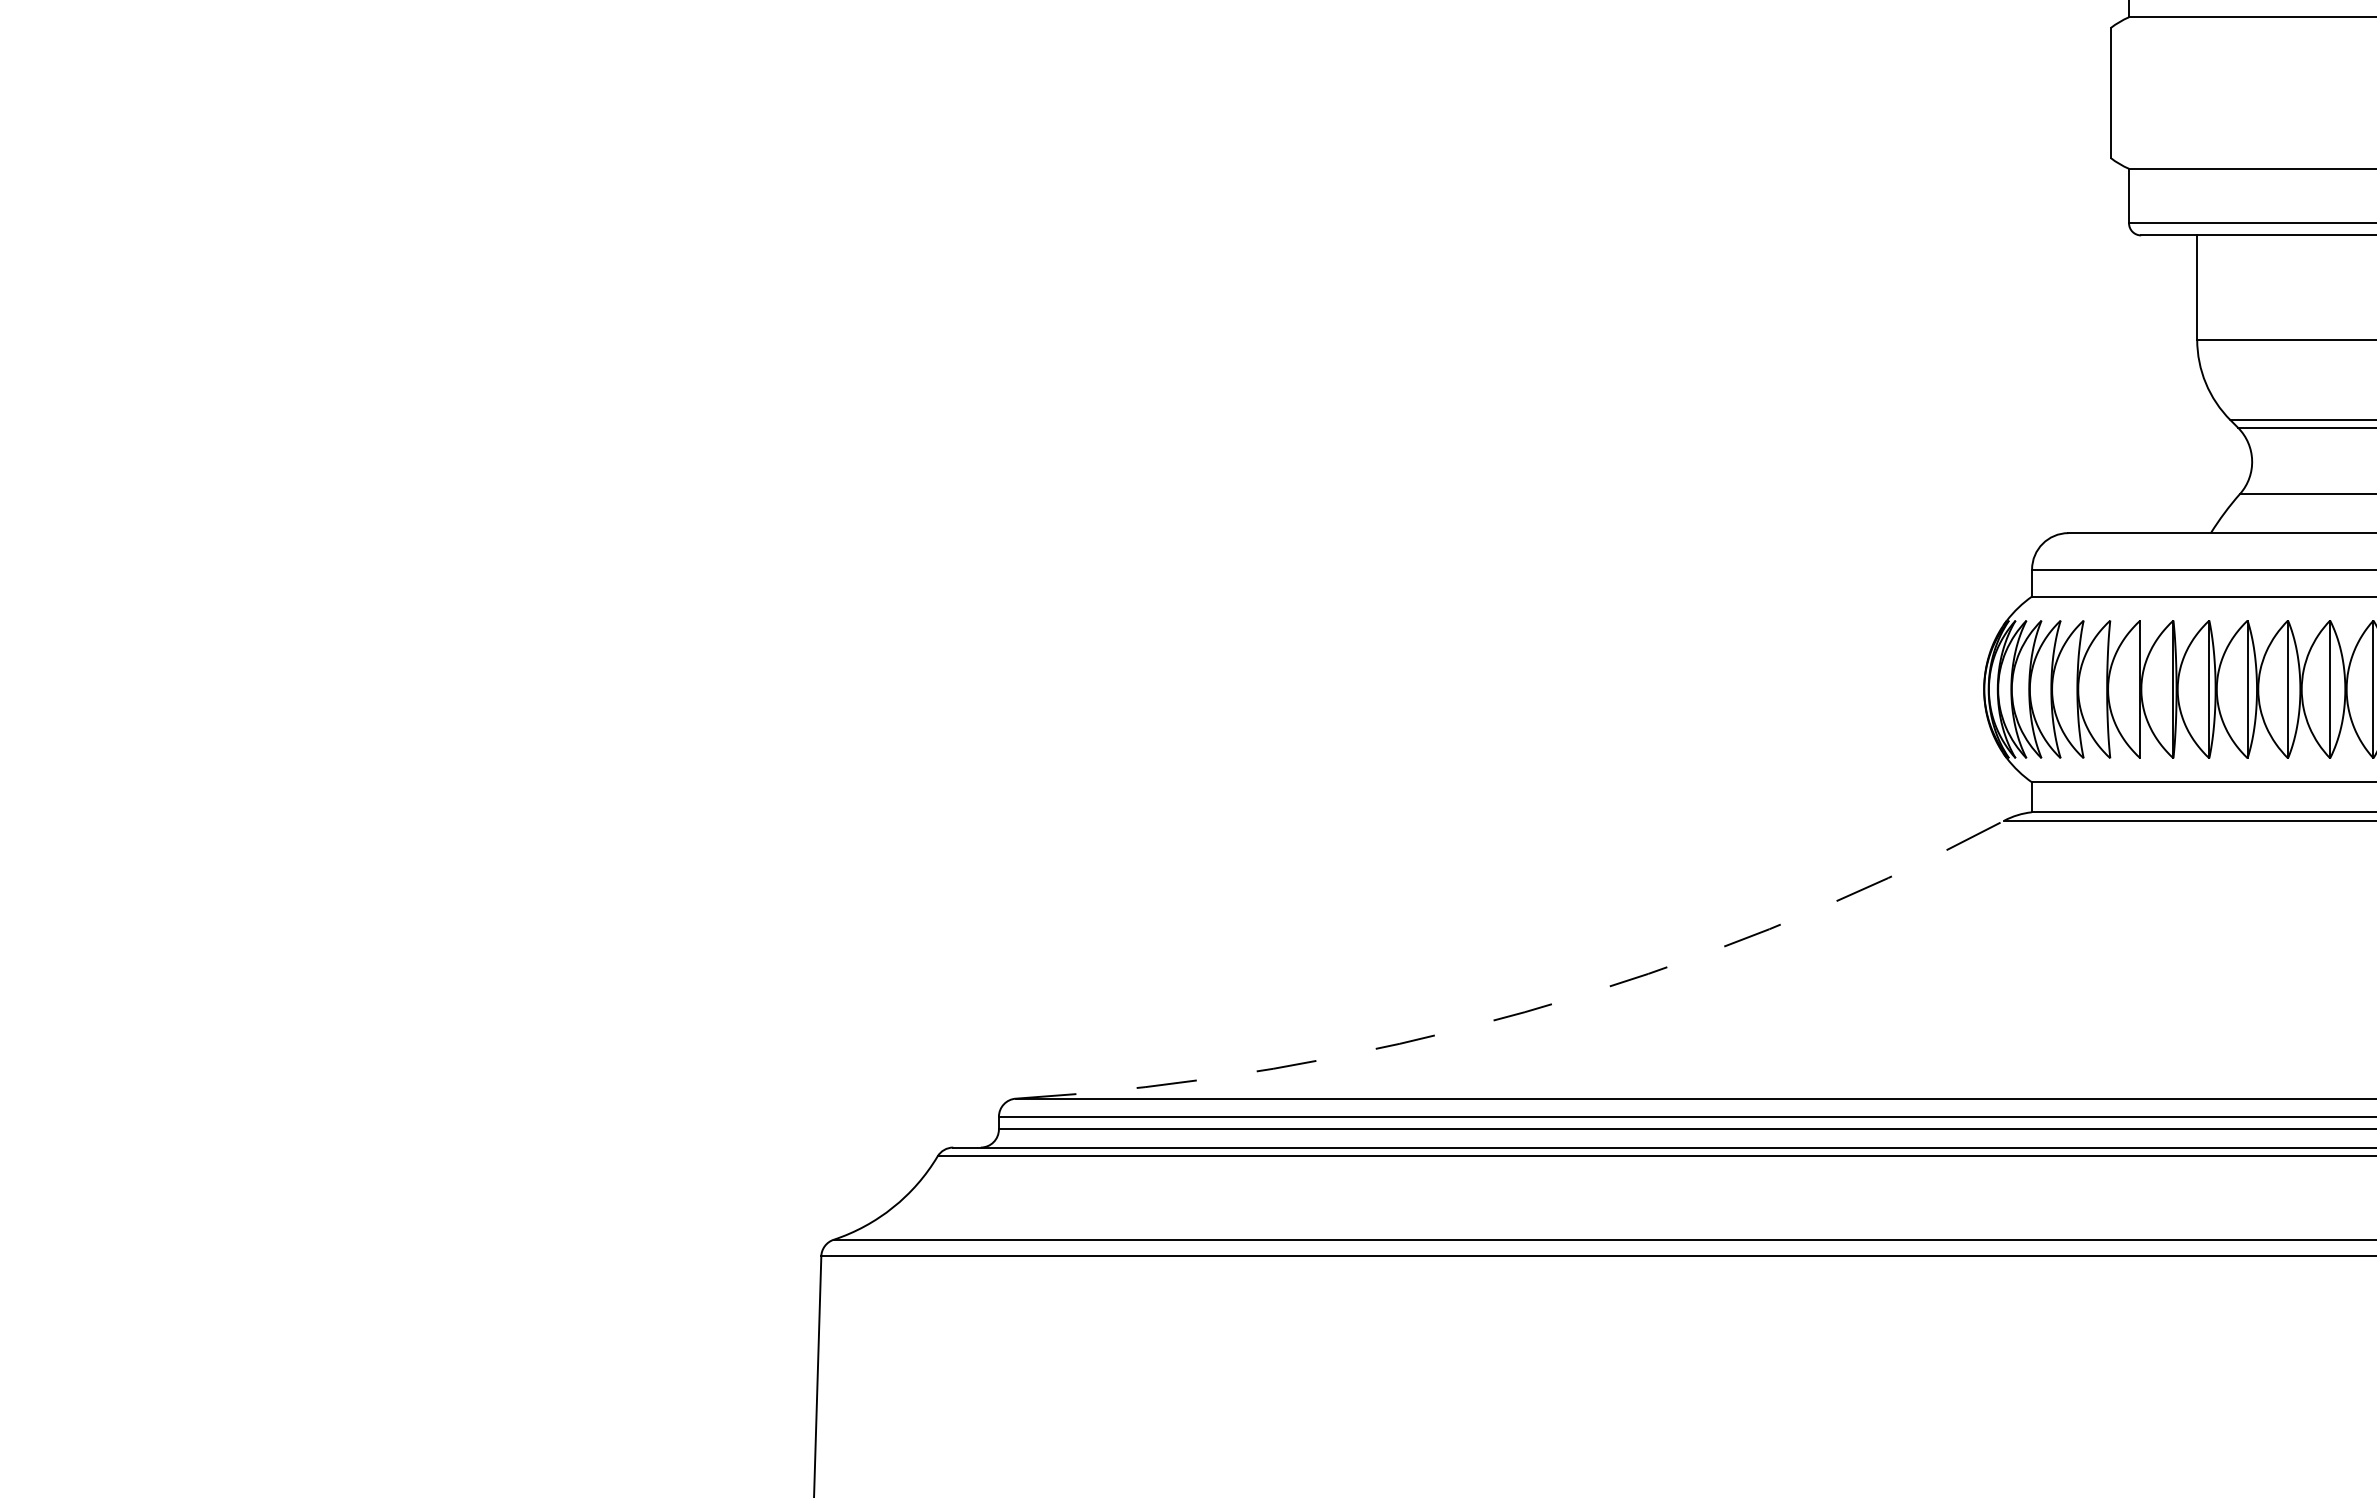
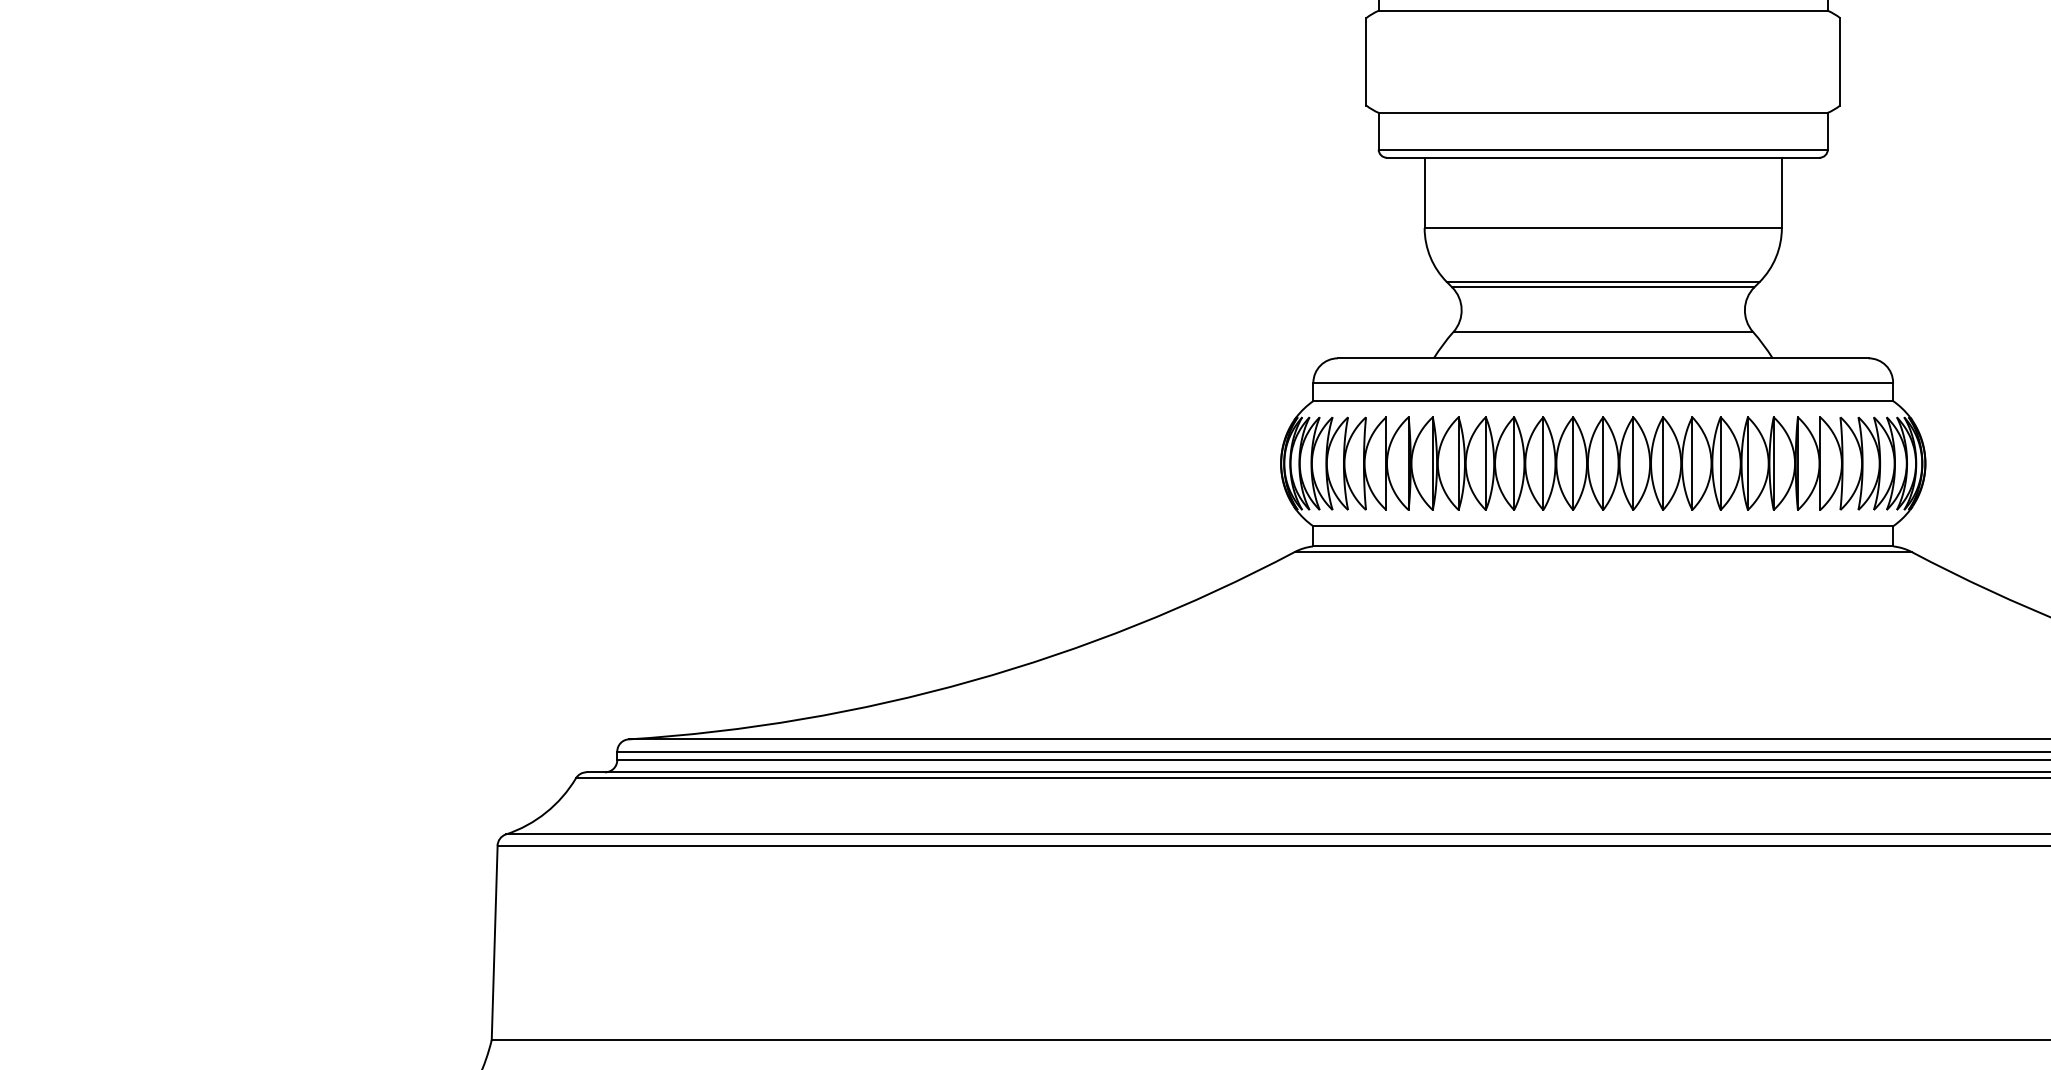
arc: (1524, 1012) -> (971, 681), dashed -> solid

